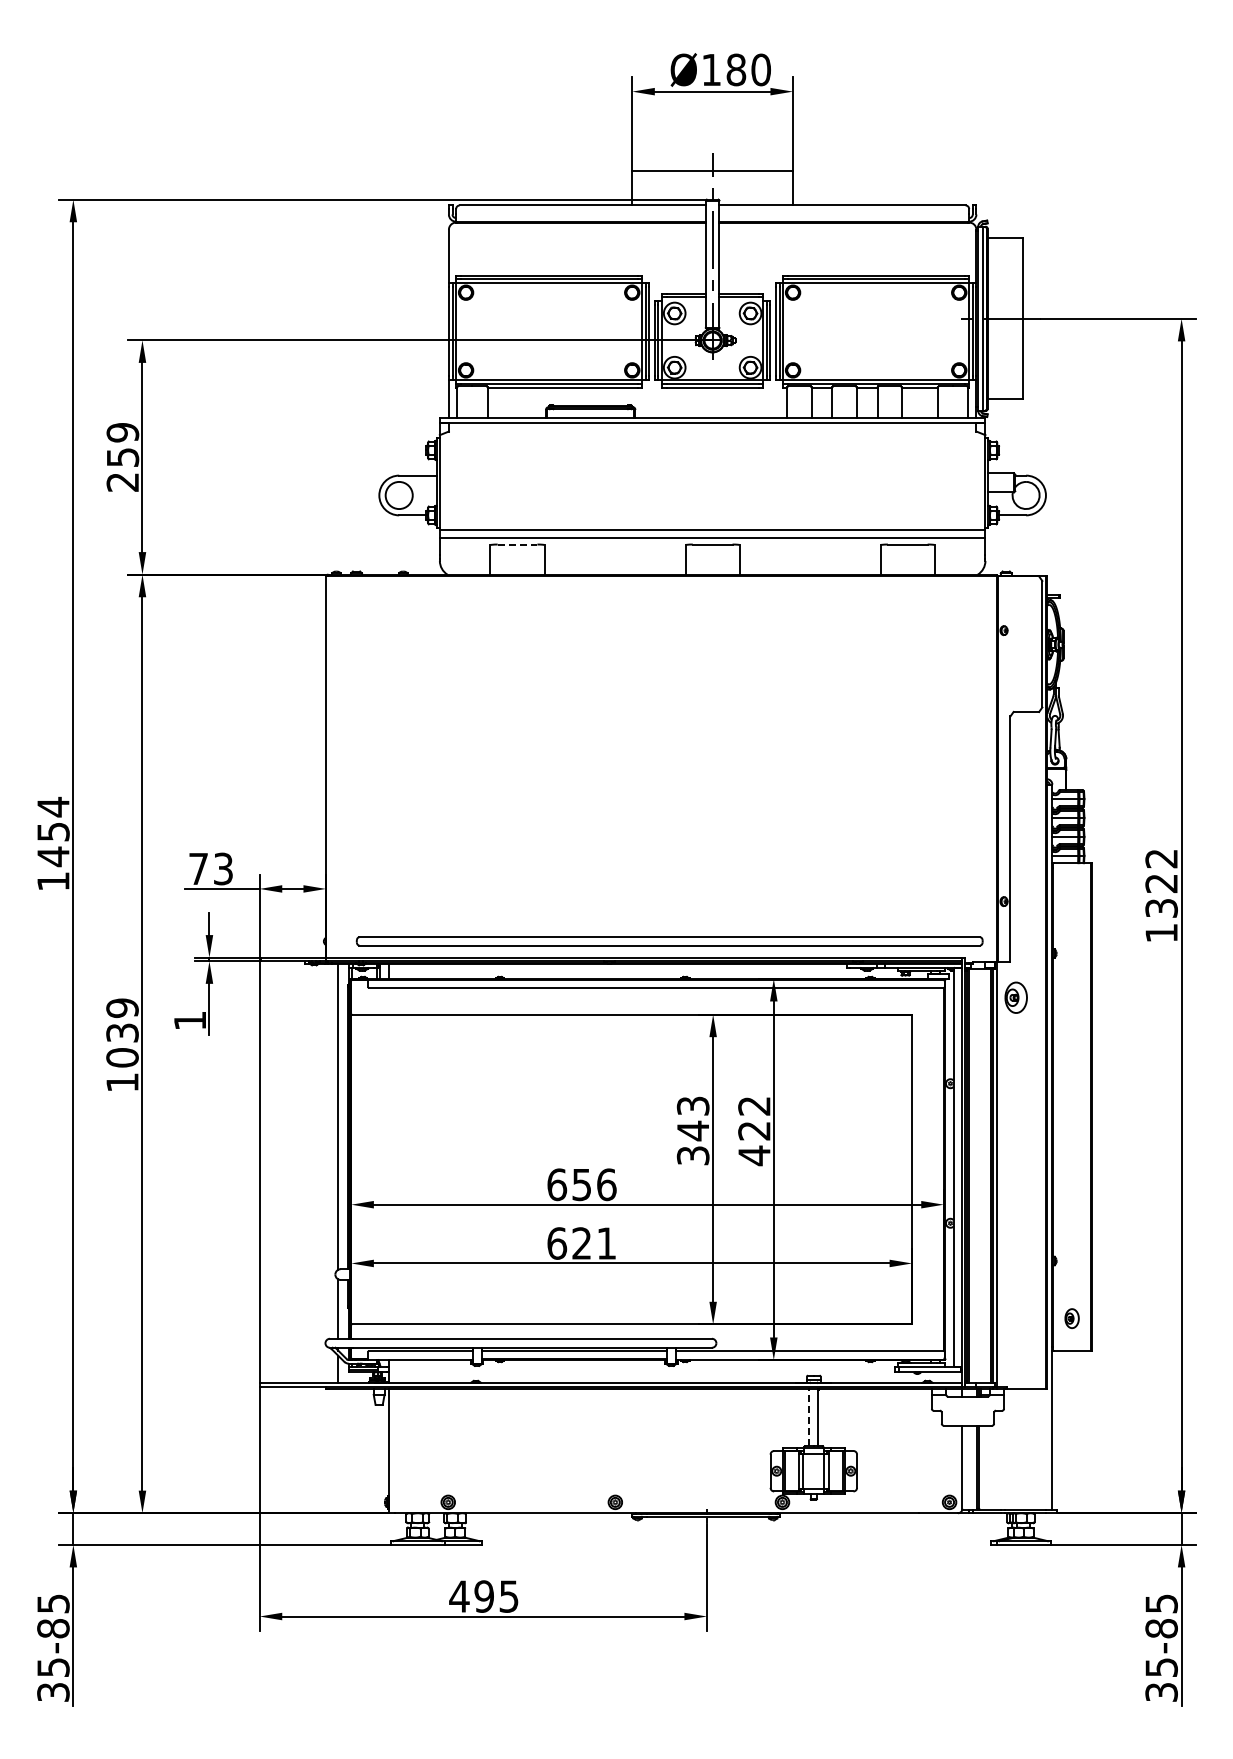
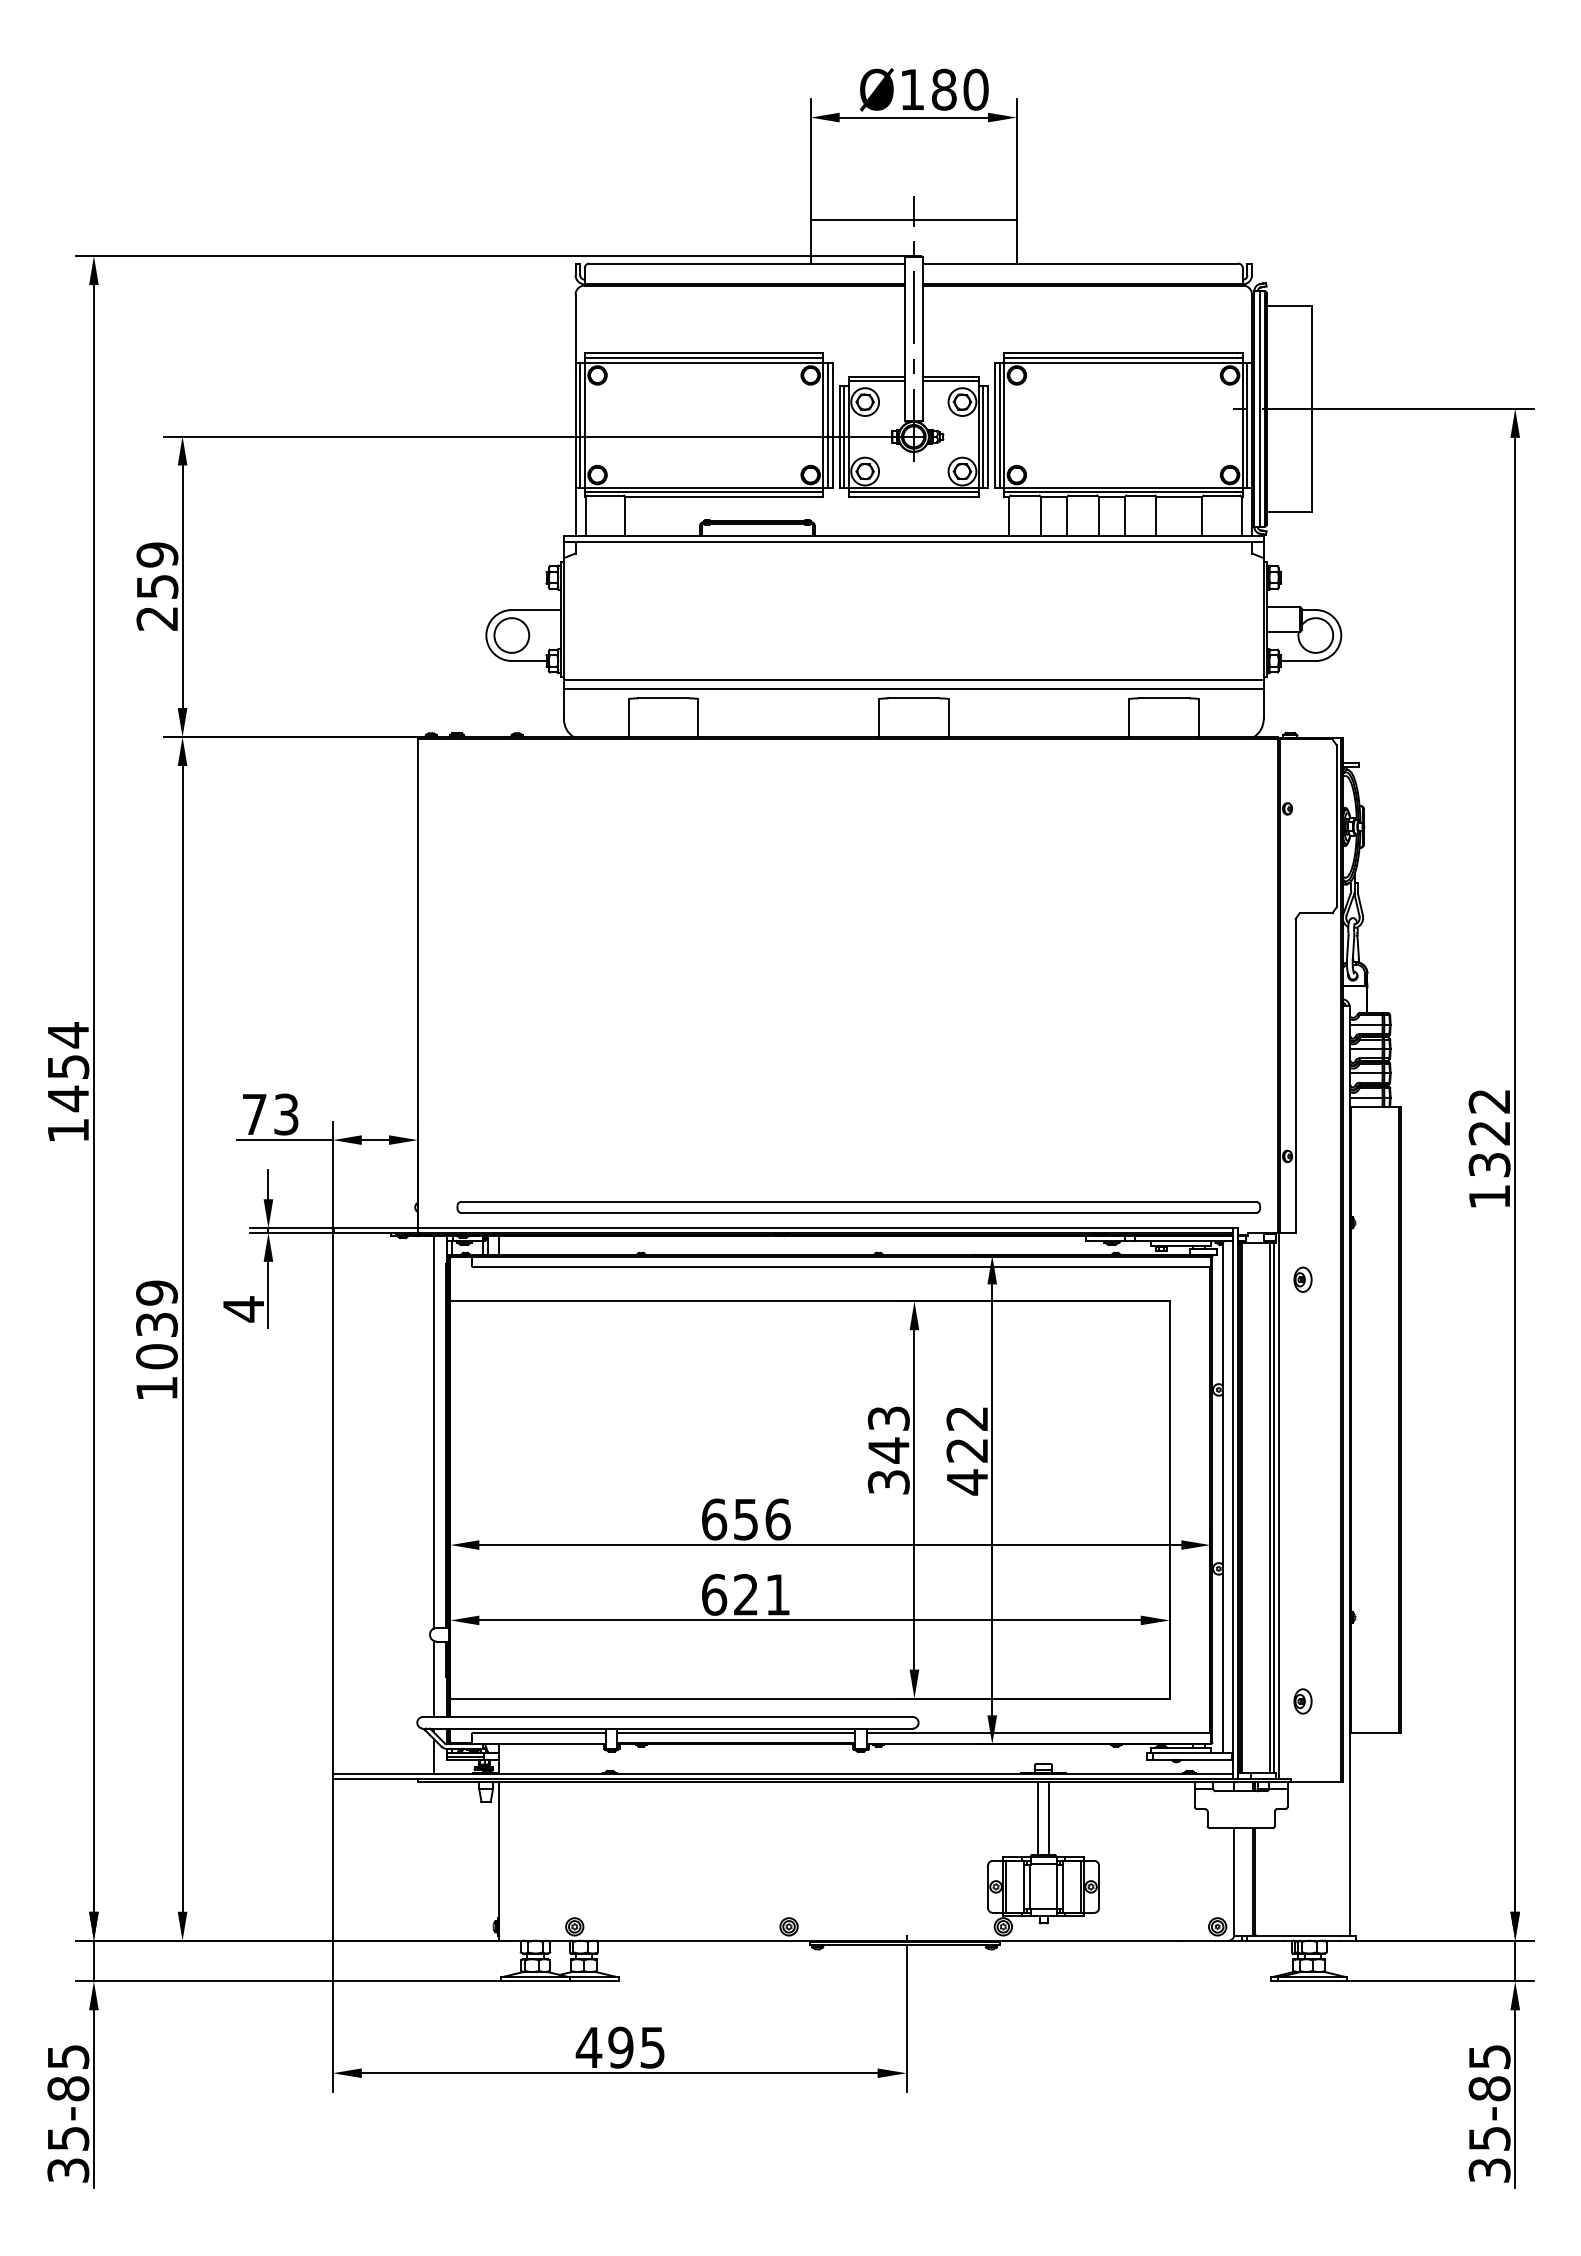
line: (517, 544) -> (663, 698), dashed -> solid
part: (1015, 997) -> (1302, 1279), size x0.62
text: (189, 1020) -> (242, 1308), 1 -> 4
part: (1071, 1318) -> (1302, 1701), moved
line: (809, 1417) -> (1038, 1817), dashed -> solid

